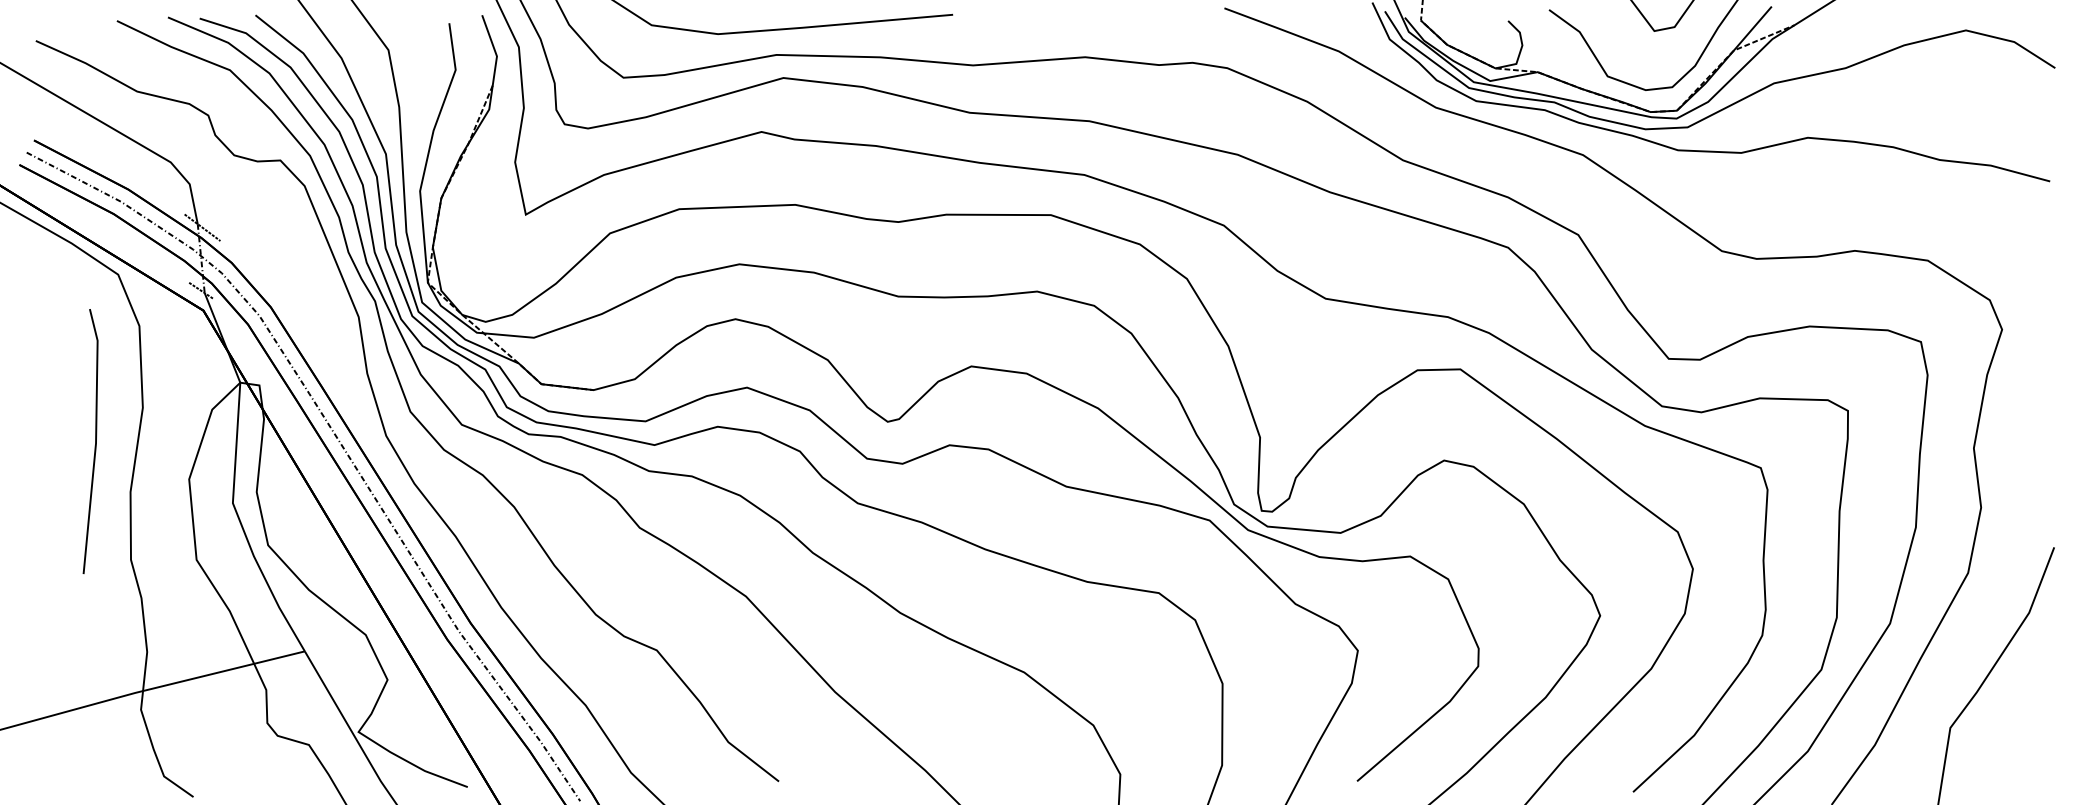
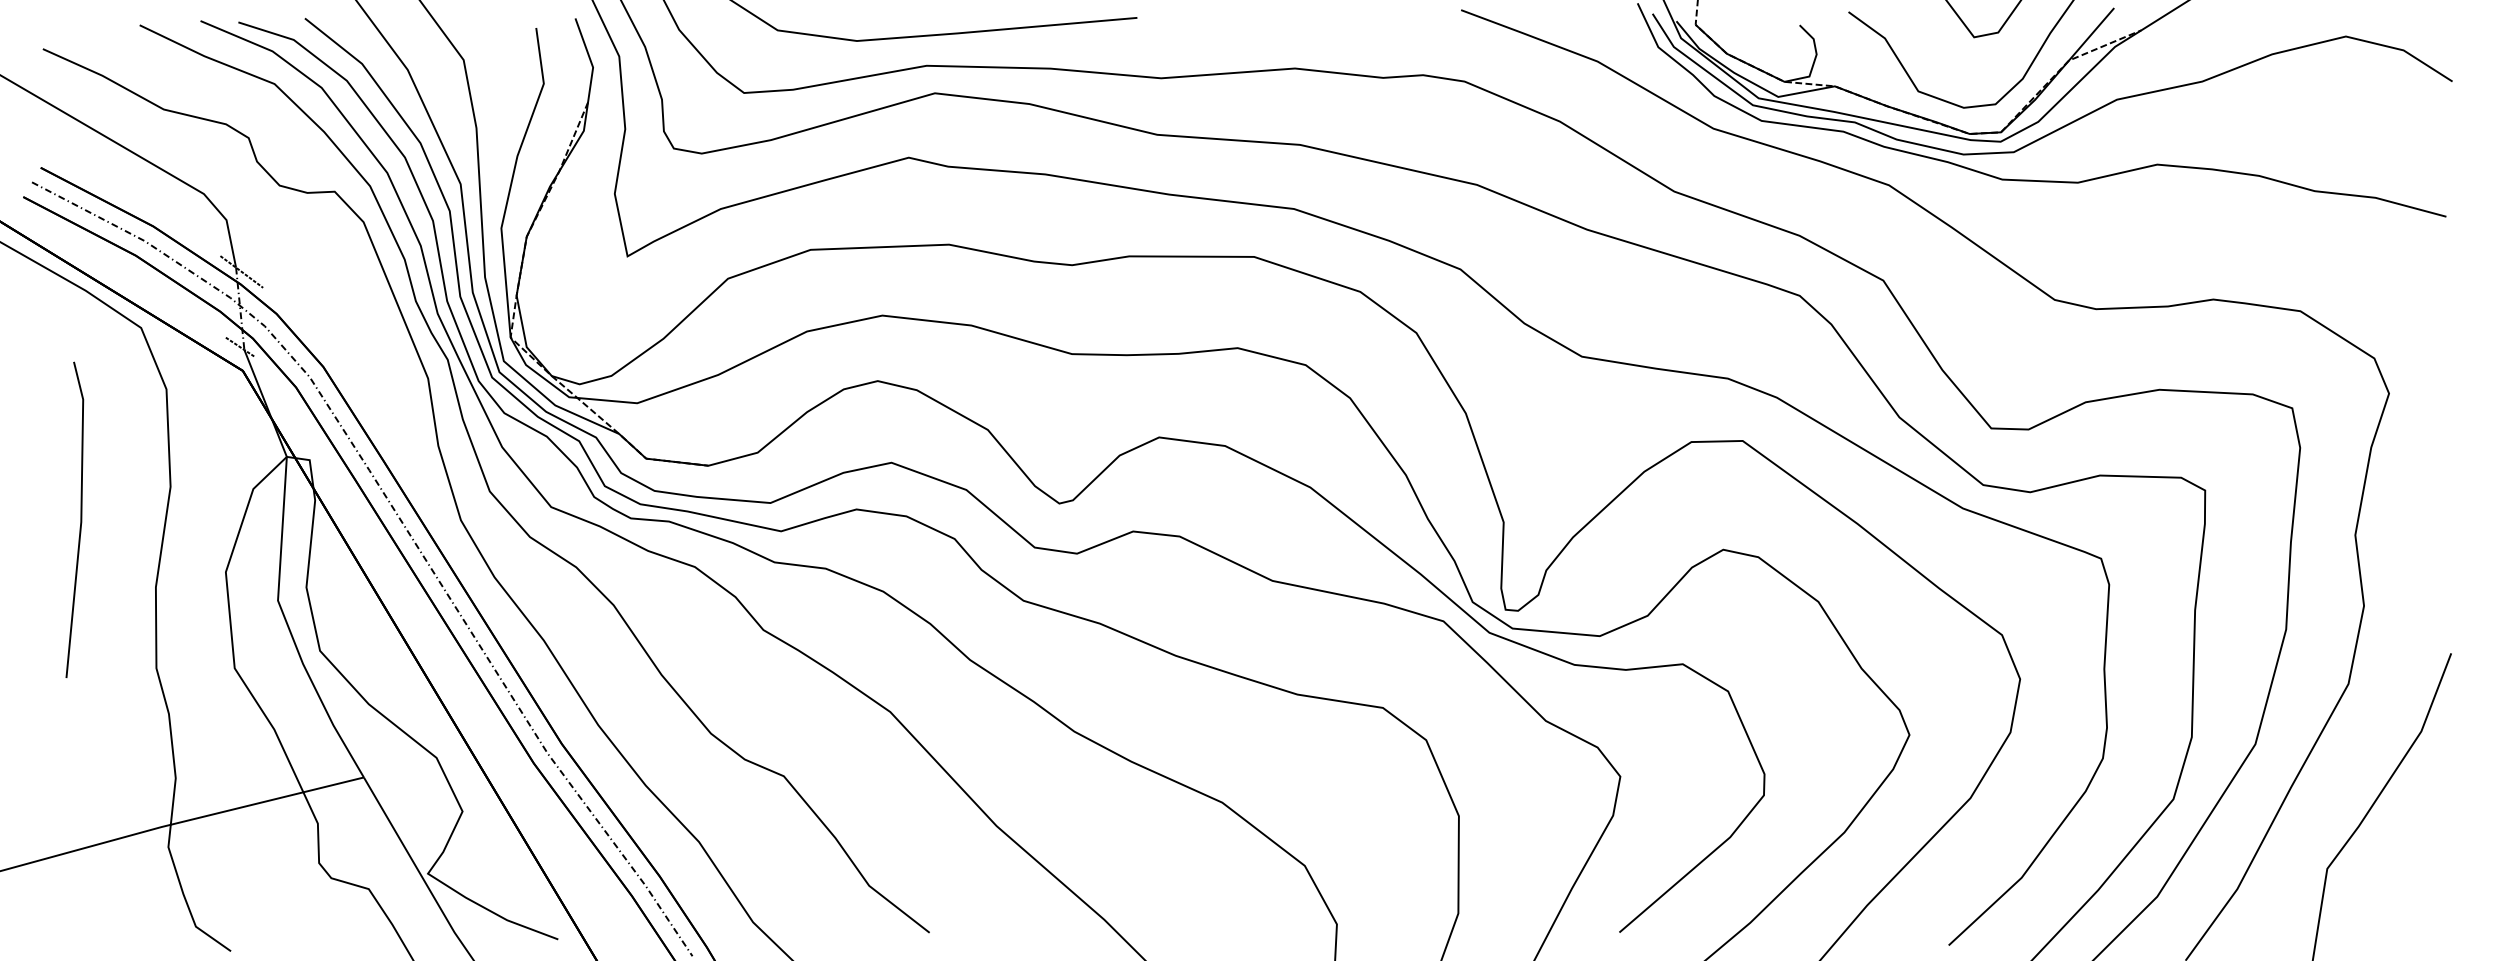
line: (95, 441) -> (80, 519), moved

